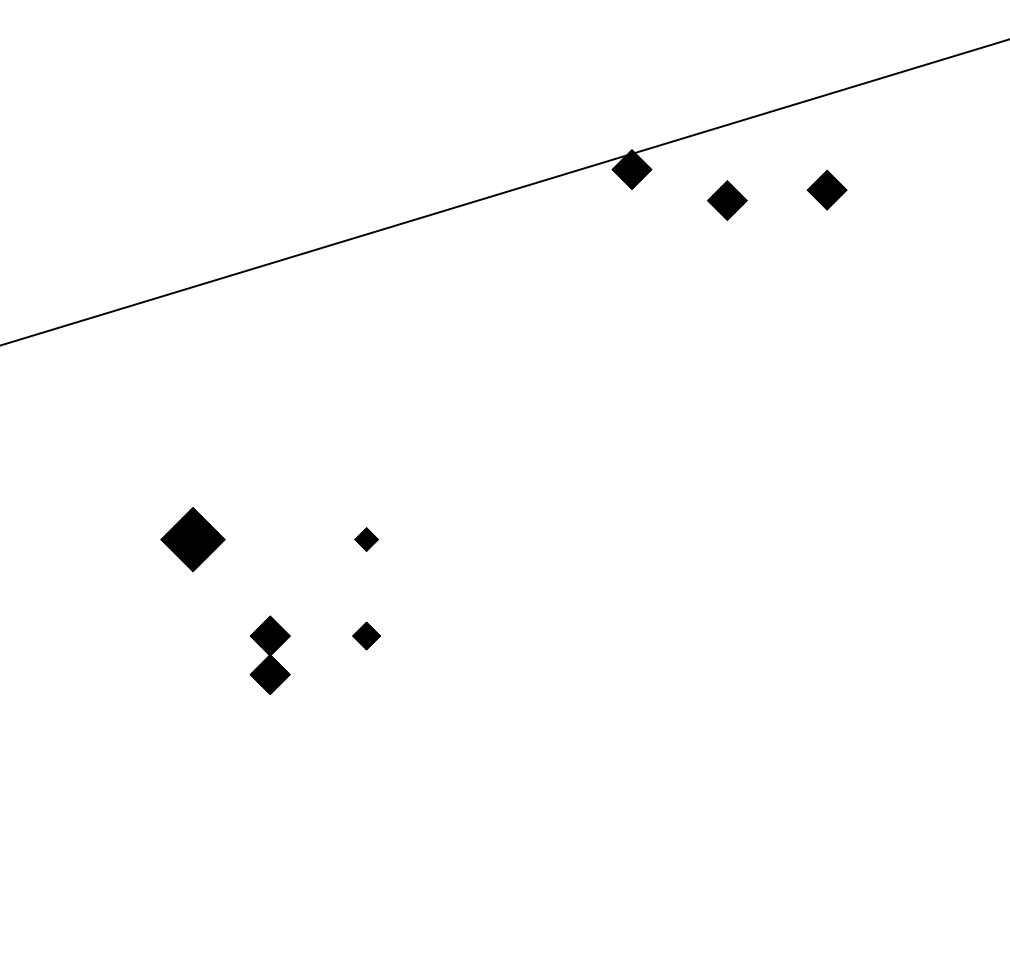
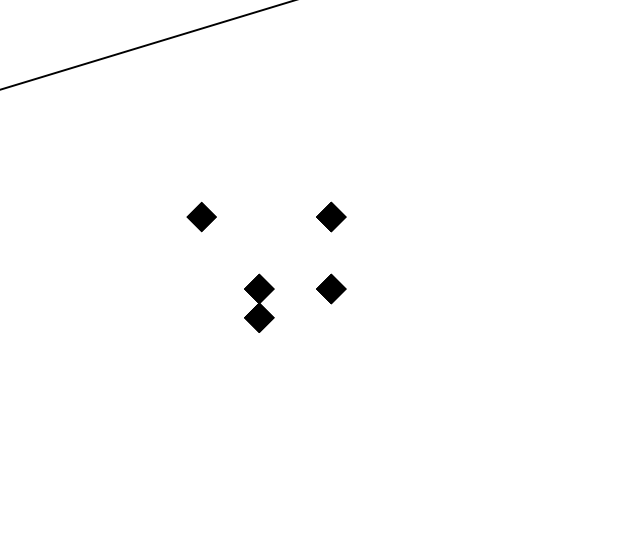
part: (192, 539) -> (201, 216), size x0.62
part: (366, 539) -> (331, 216), size x1.67
part: (366, 635) -> (331, 288), size x1.43

